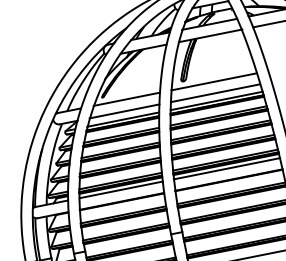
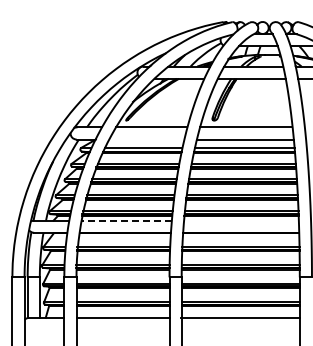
line: (124, 111) -> (146, 139), removed
line: (226, 168) -> (240, 220), removed
line: (120, 189) -> (126, 220), solid -> dashed

